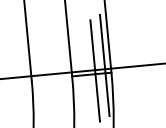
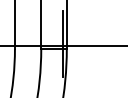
line: (95, 70) -> (56, 46), removed

